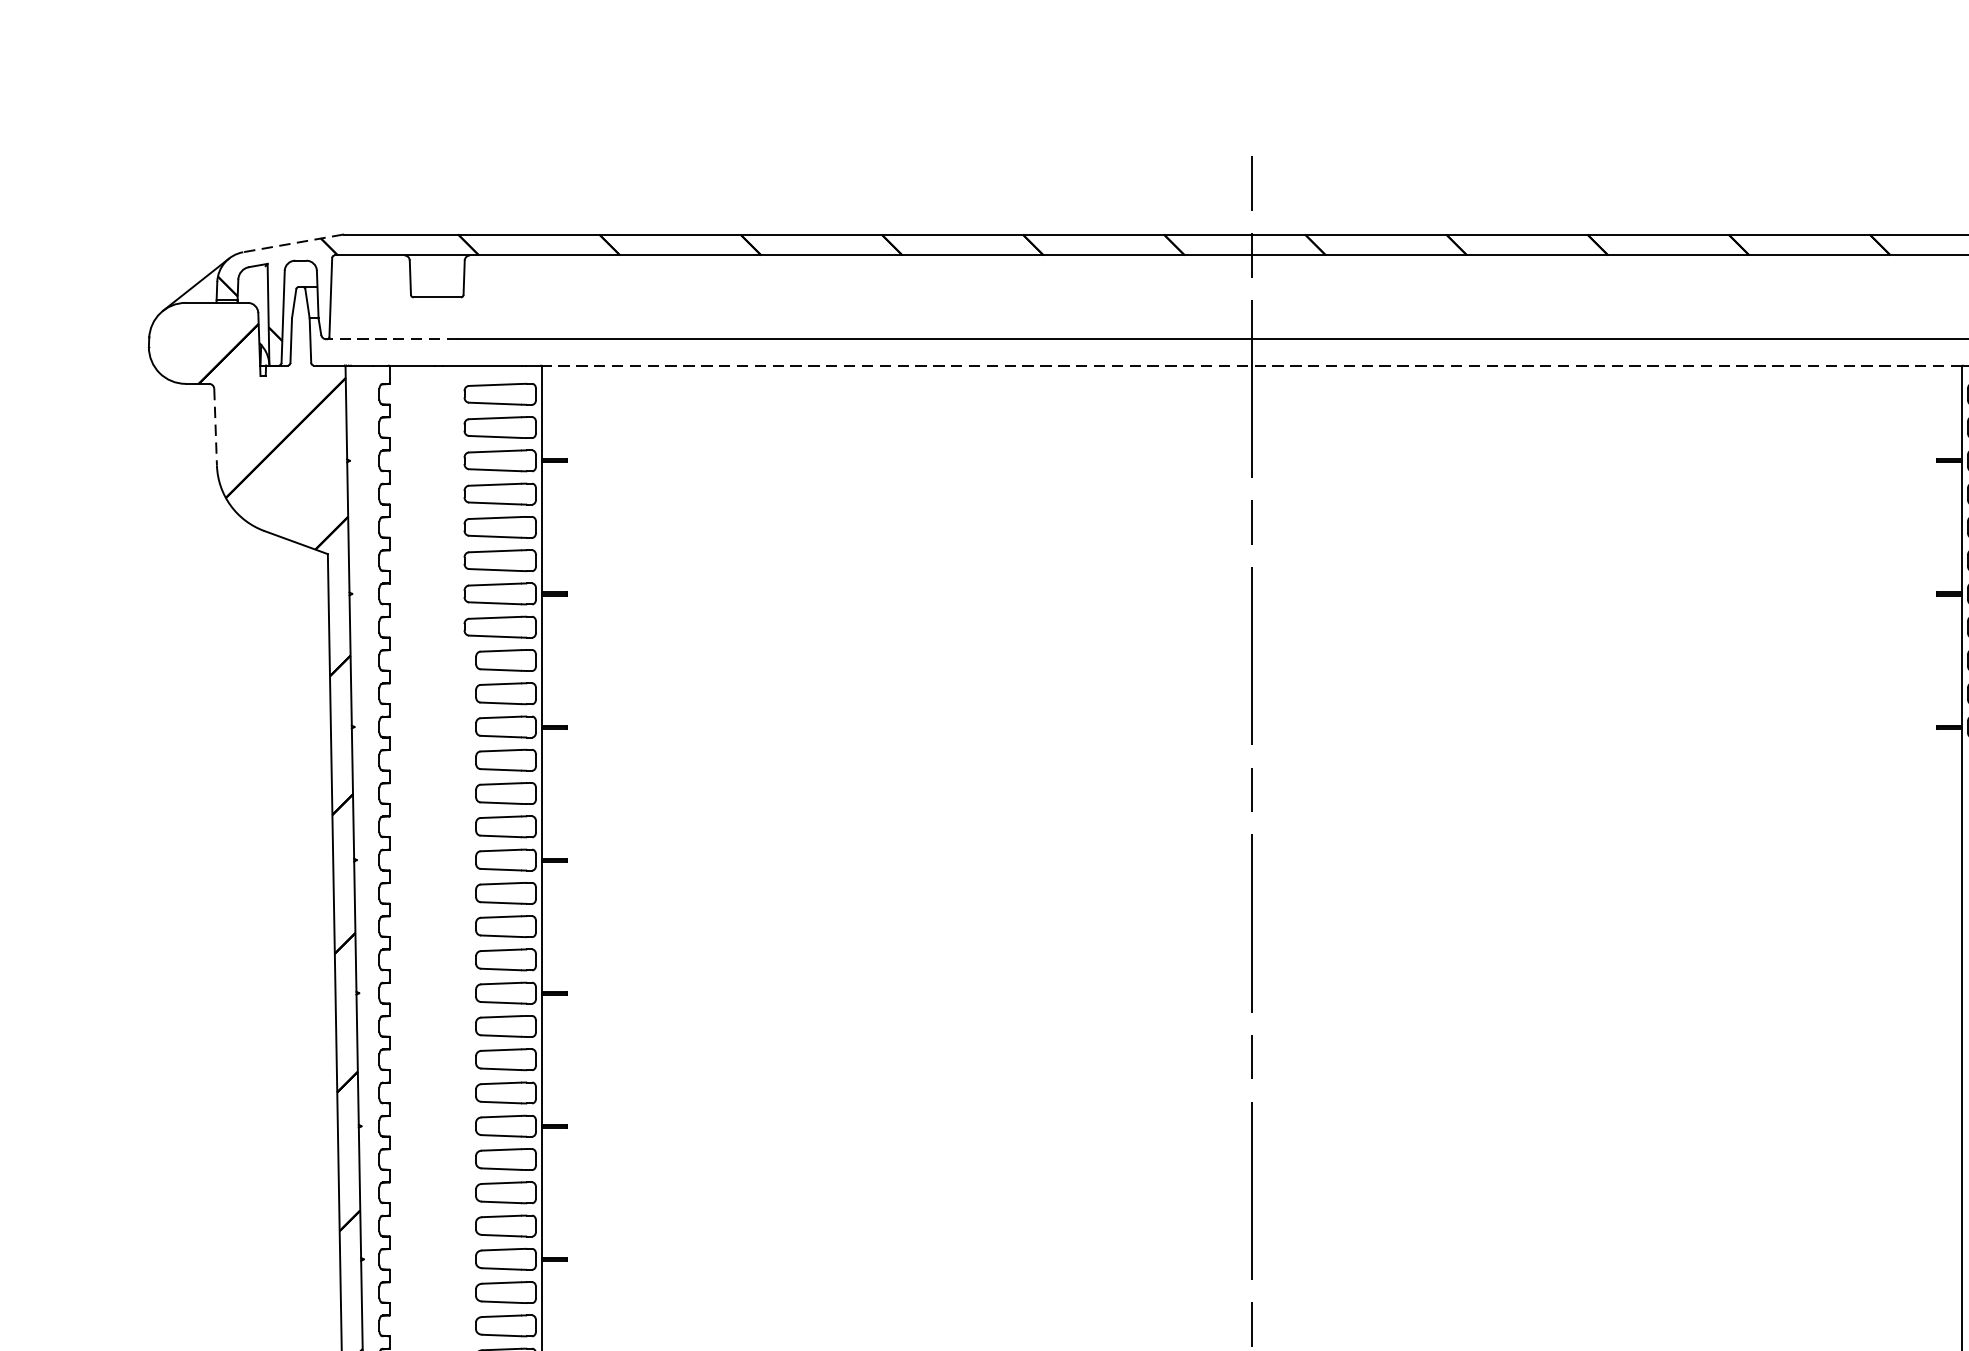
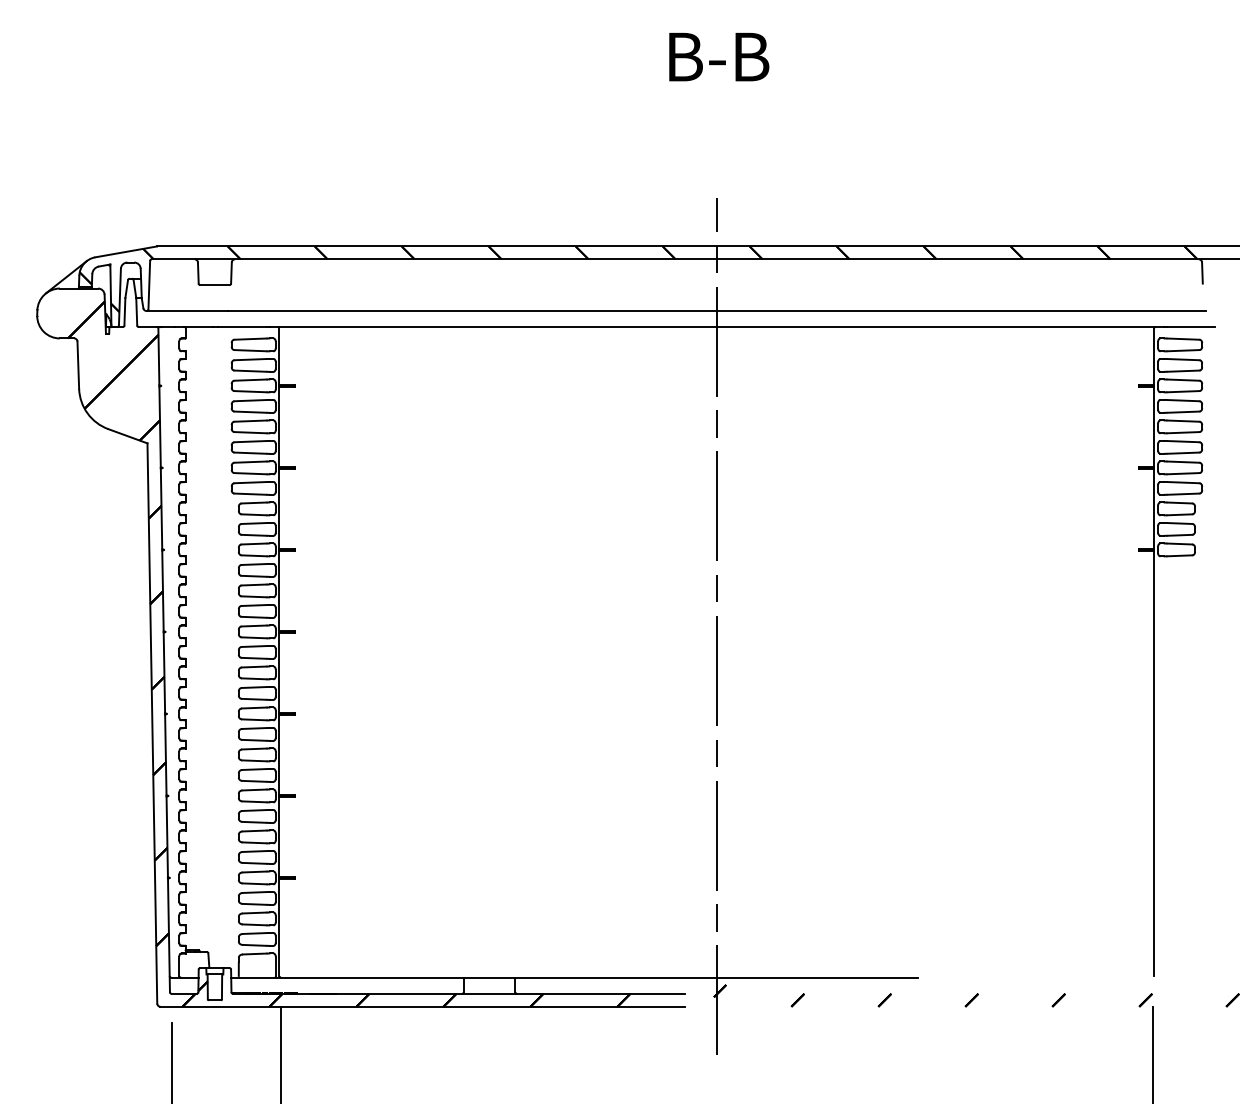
line: (292, 244) -> (125, 252), dashed -> solid
line: (391, 340) -> (186, 311), dashed -> solid
line: (1252, 366) -> (717, 327), dashed -> solid
line: (215, 427) -> (78, 365), dashed -> solid

